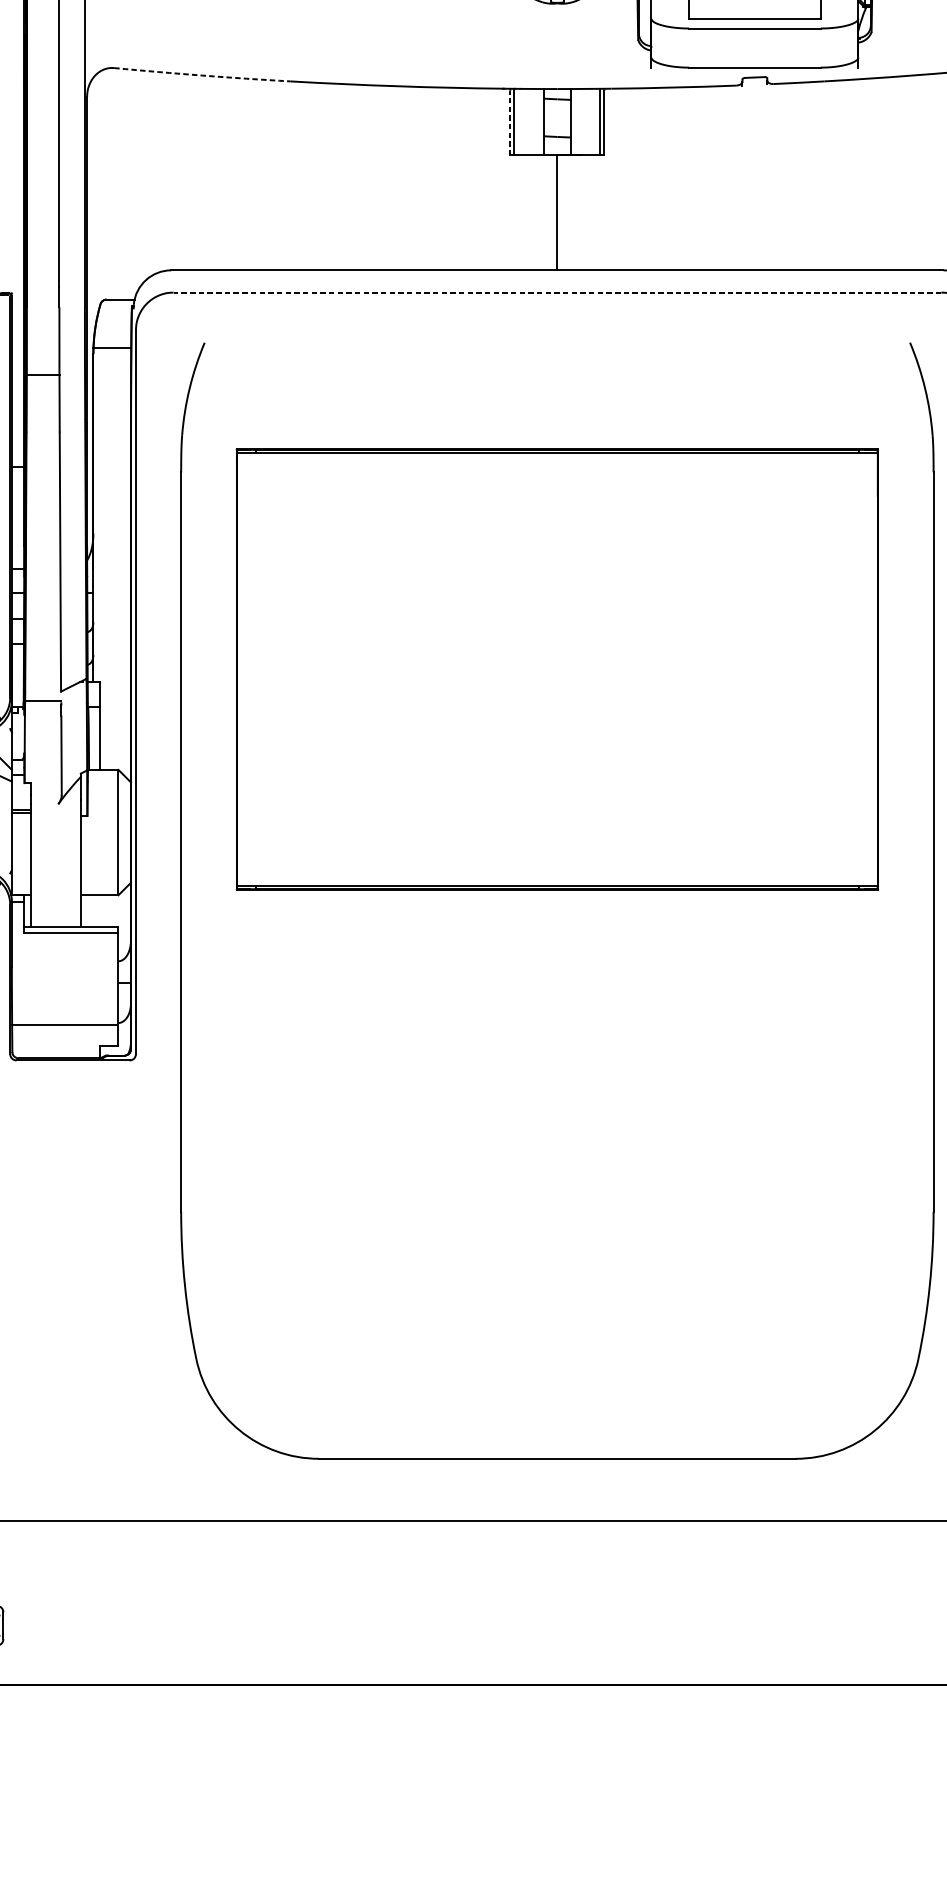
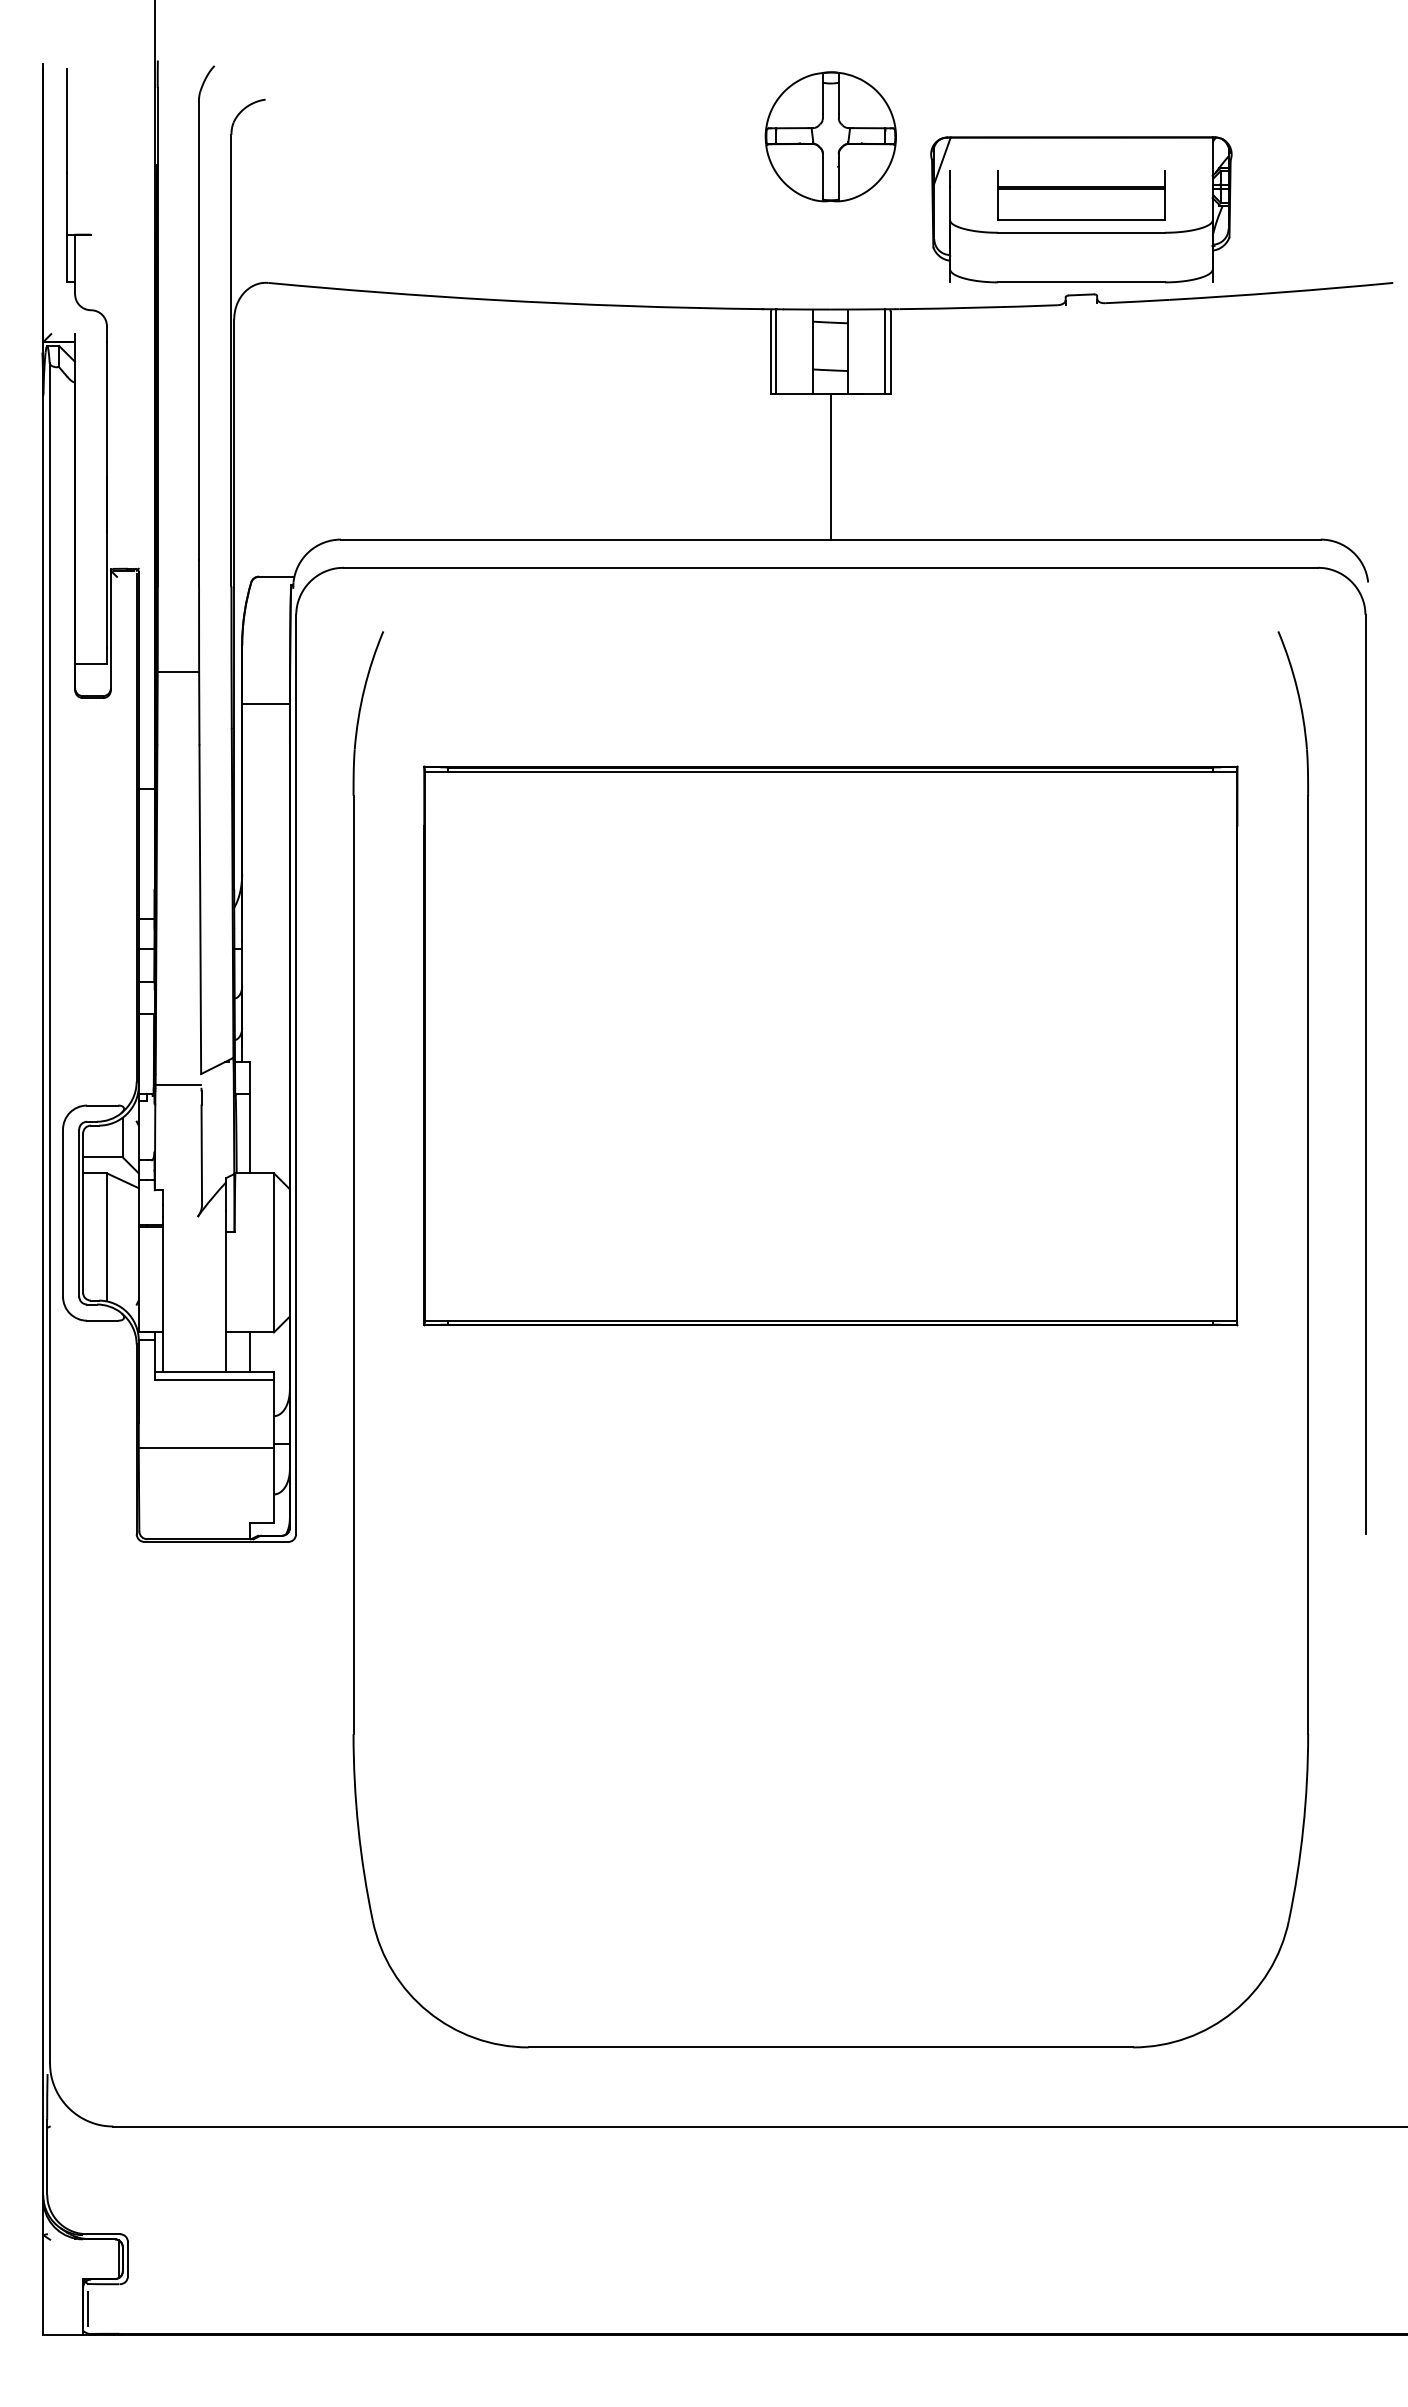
arc: (202, 75) -> (380, 292), dashed -> solid
line: (510, 122) -> (771, 352), dashed -> solid
line: (557, 292) -> (830, 567), dashed -> solid
line: (111, 348) -> (265, 704), moved
line: (99, 911) -> (250, 1352), added
line: (65, 1024) -> (206, 1447), moved

